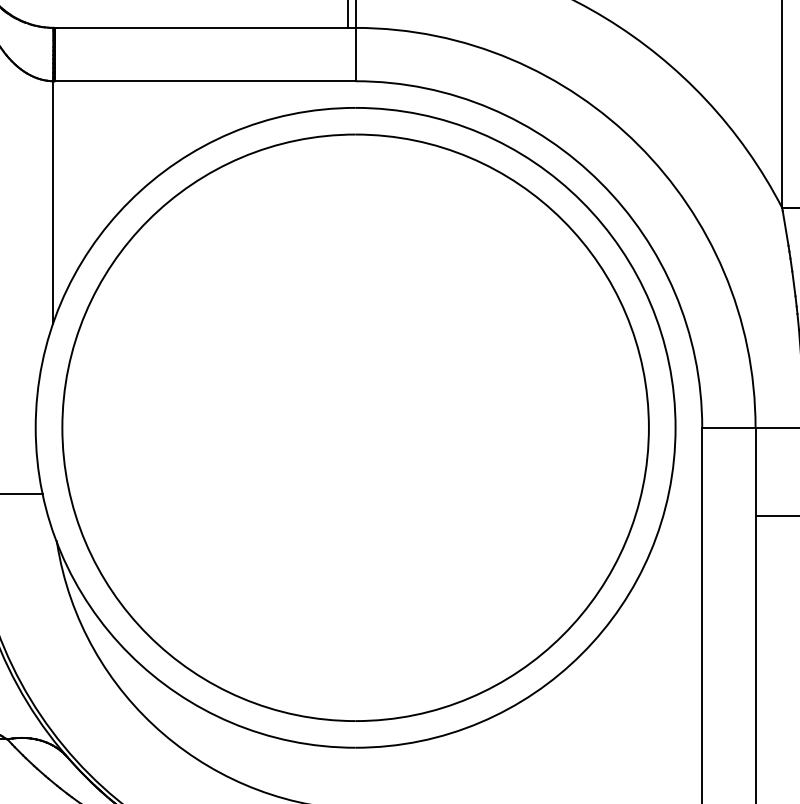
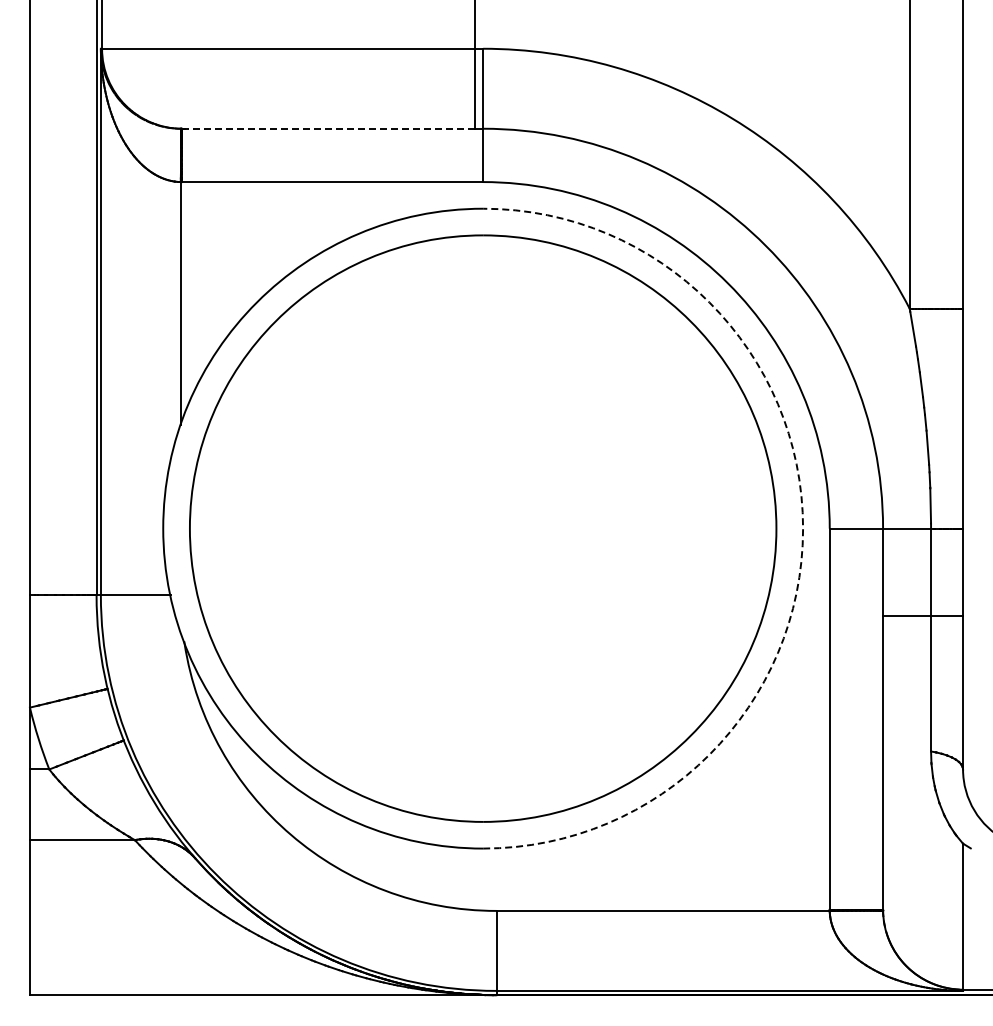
line: (200, 27) -> (328, 128), solid -> dashed
arc: (675, 427) -> (803, 528), solid -> dashed

